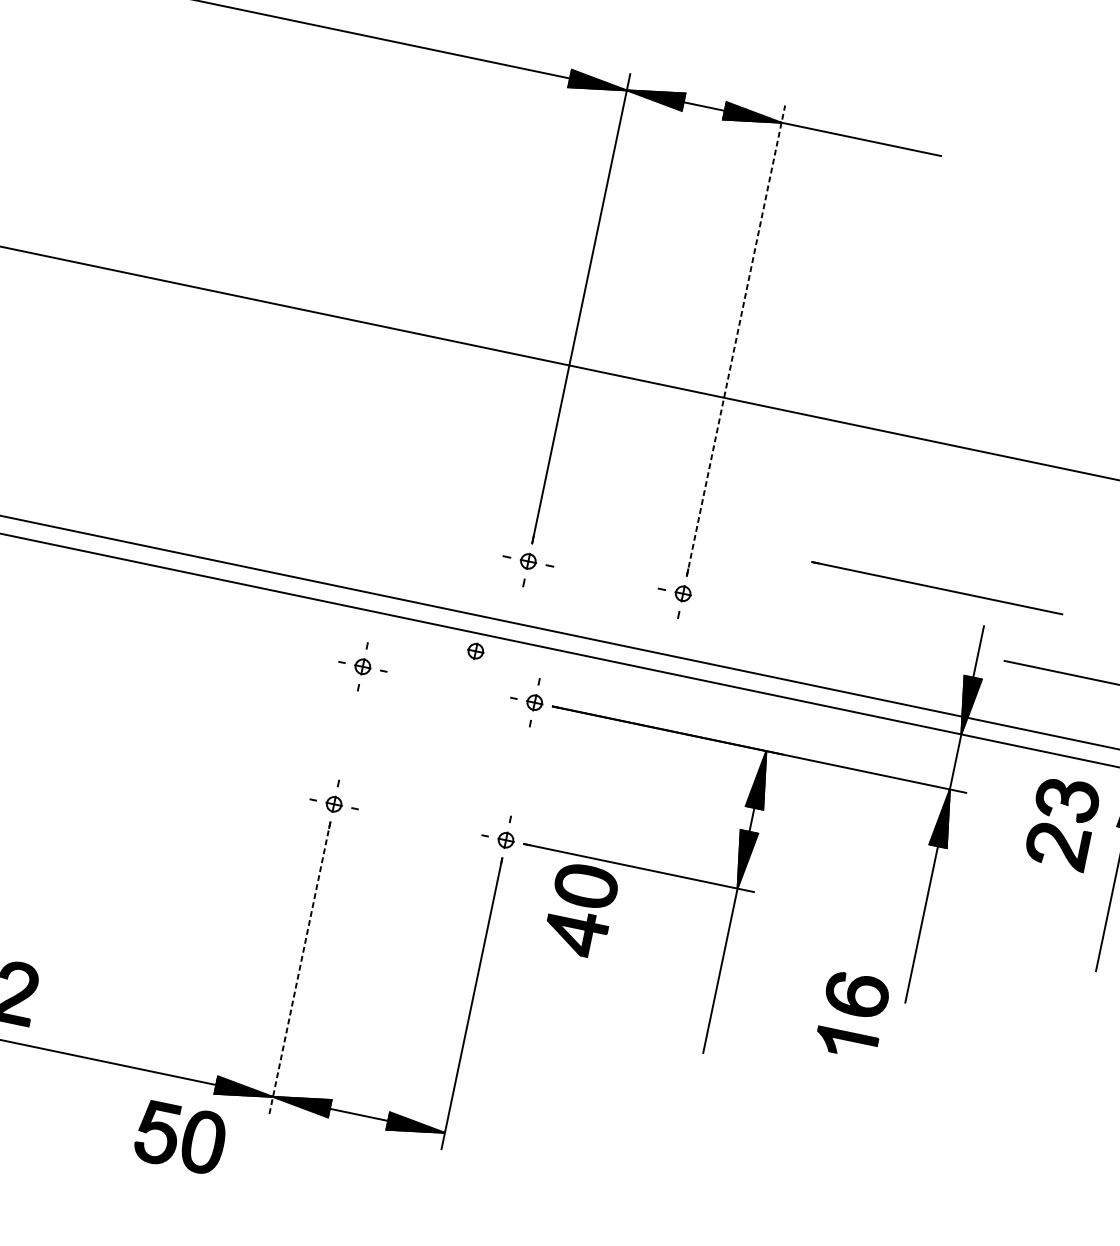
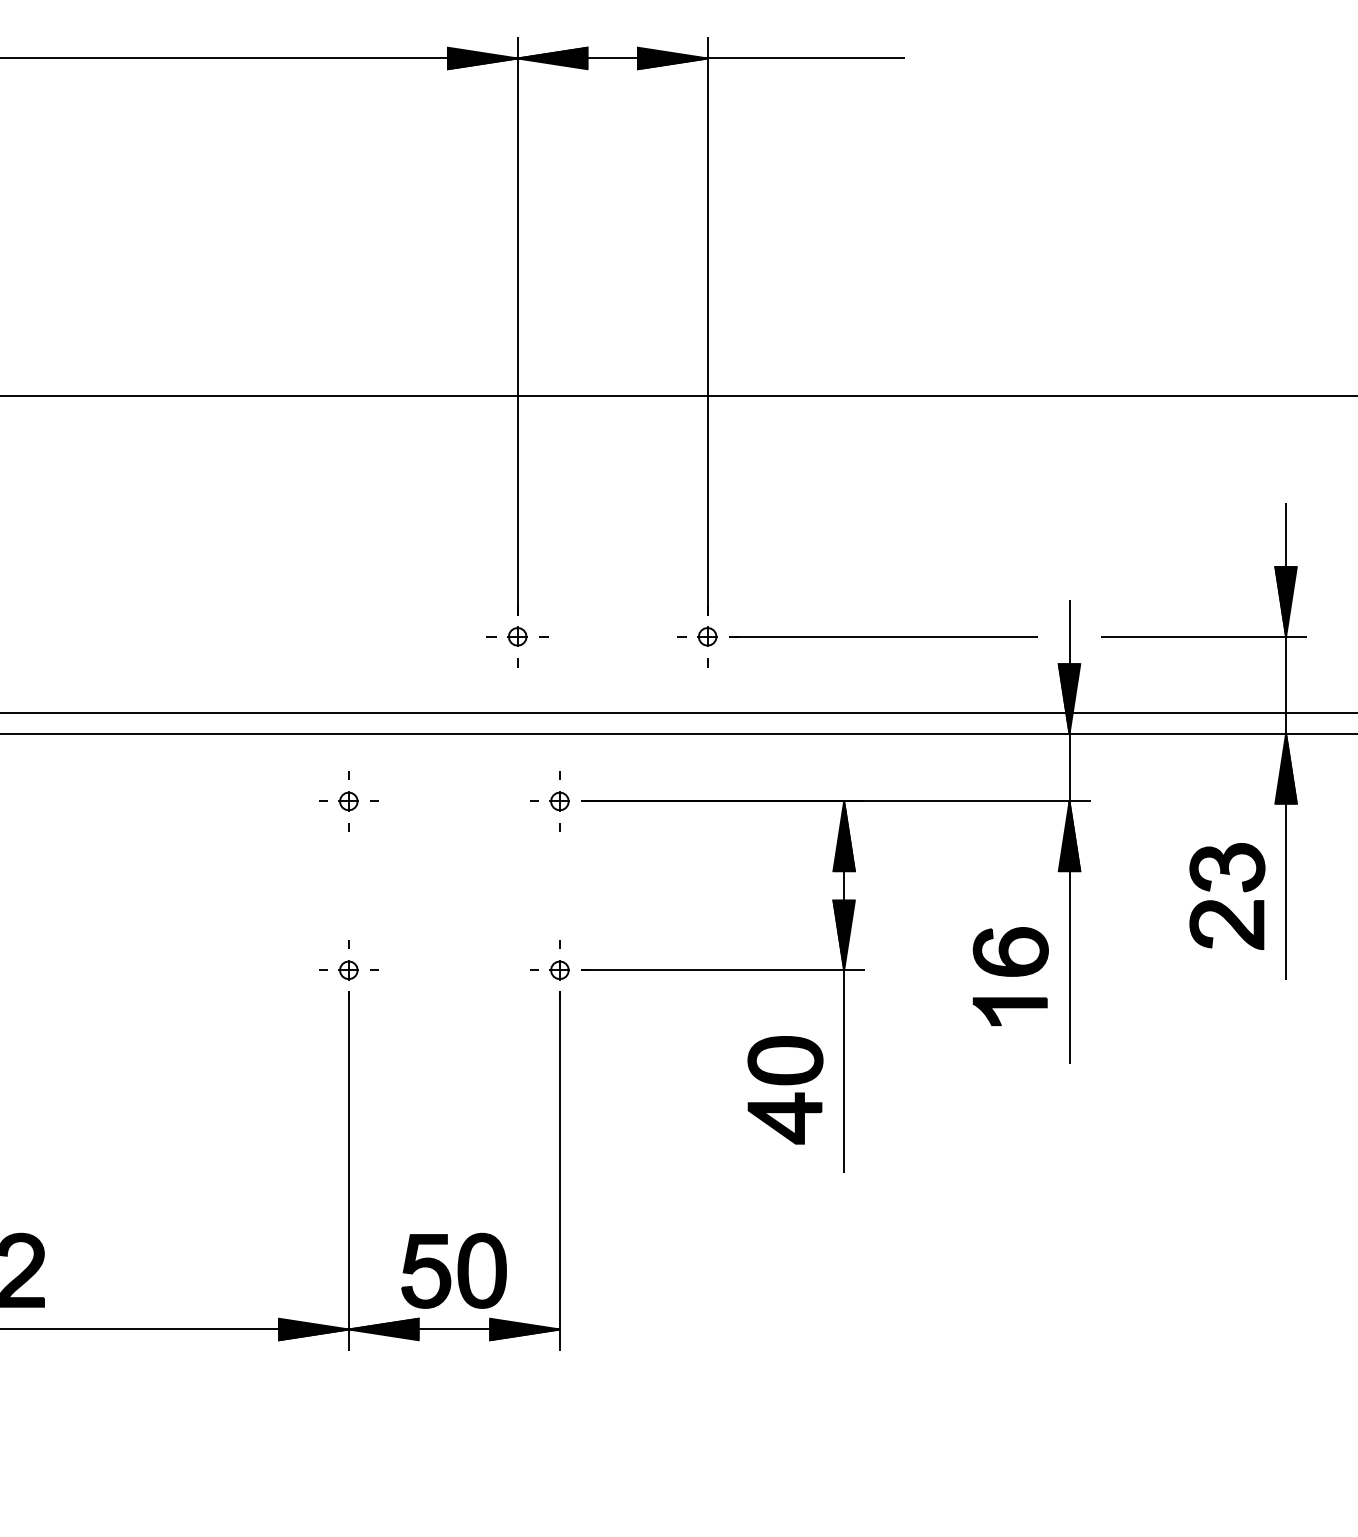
line: (735, 340) -> (707, 326), dashed -> solid
line: (937, 587) -> (883, 636), moved
part: (475, 651) -> (477, 755), removed
part: (1057, 828) -> (1222, 903), moved
part: (581, 910) -> (785, 1090), moved
line: (299, 968) -> (348, 1171), dashed -> solid
part: (852, 1014) -> (1010, 976), moved
part: (180, 1137) -> (453, 1270), moved

